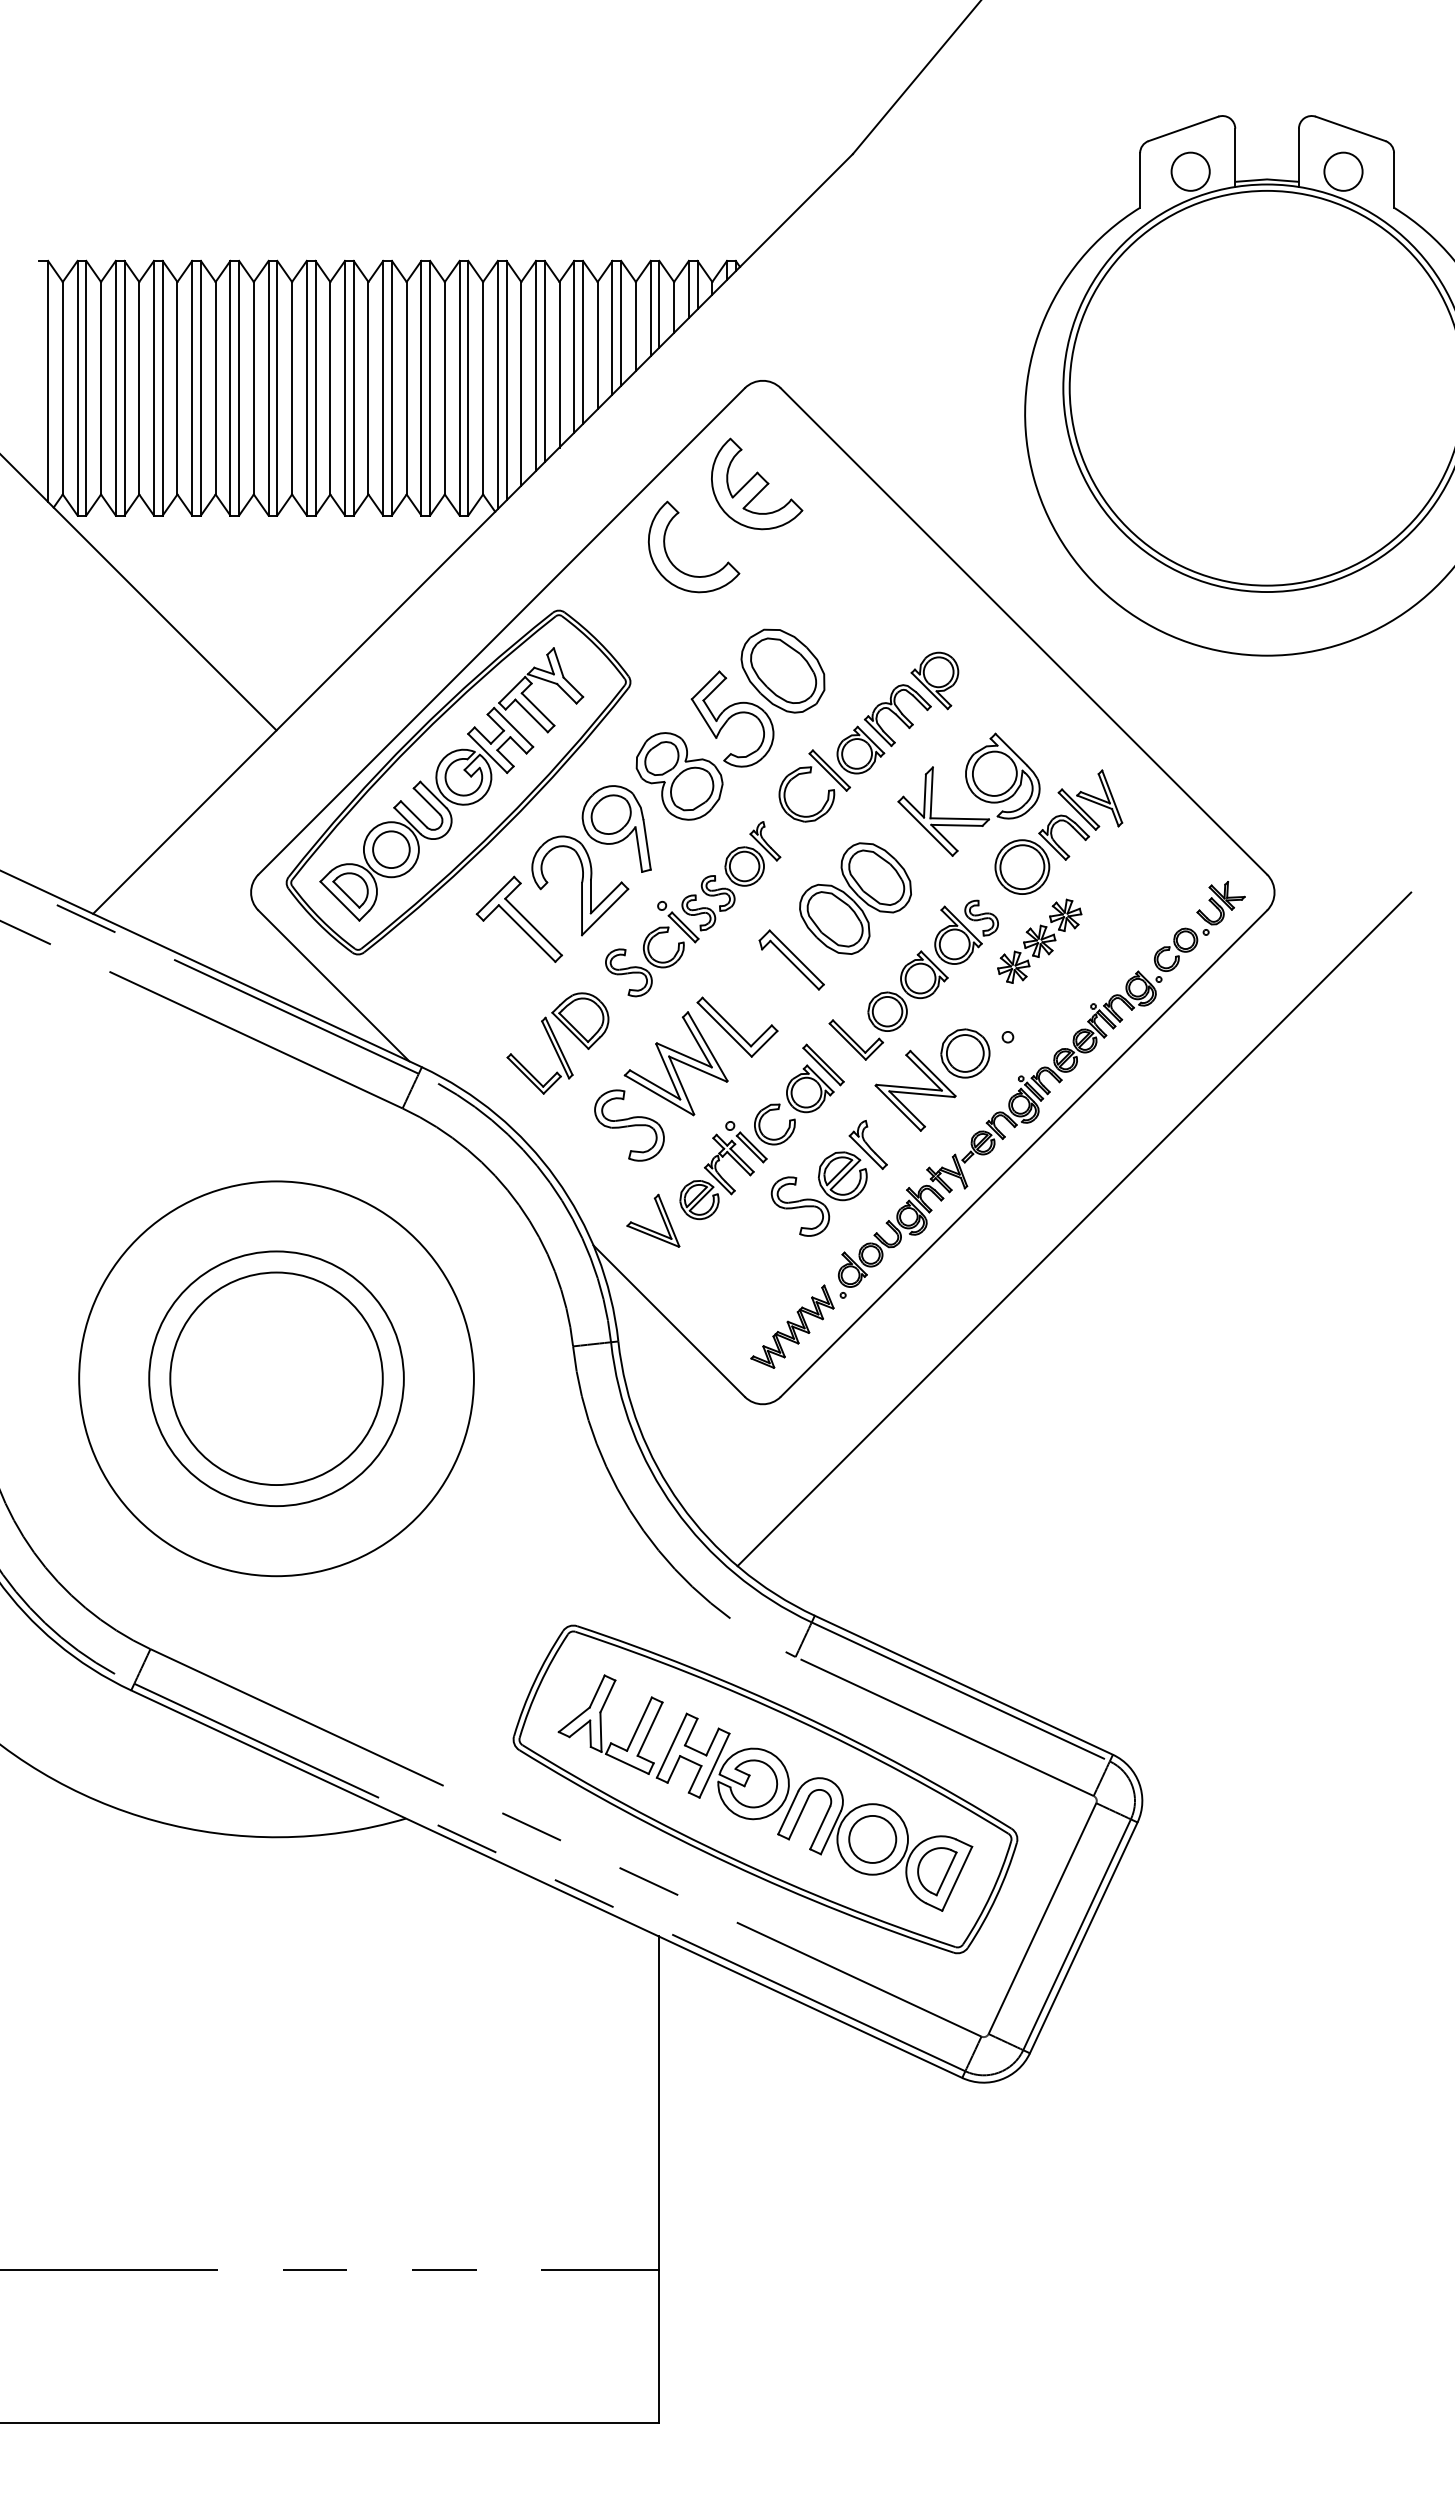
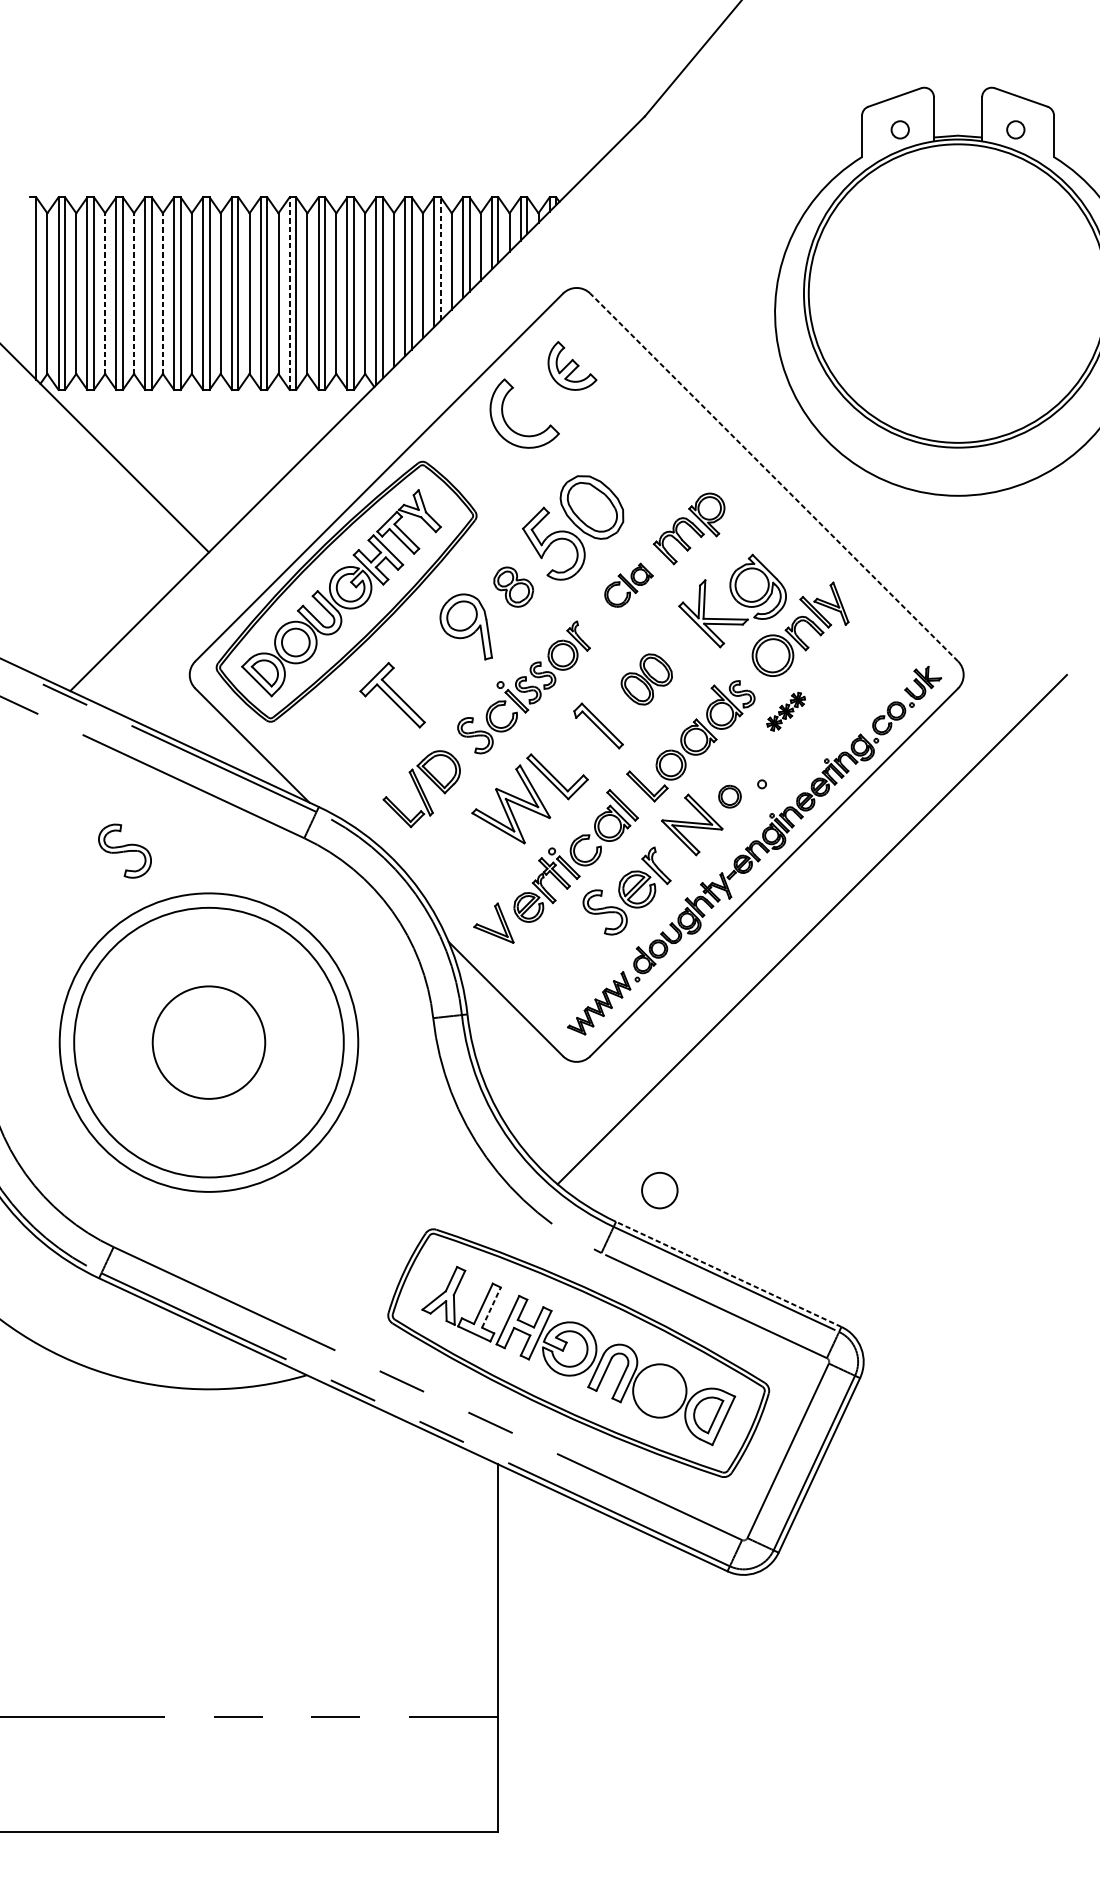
circle: (1190, 171) -> (900, 129), size x0.6
circle: (1343, 171) -> (1015, 129), size x0.6
line: (582, 342) -> (440, 259), solid -> dashed
line: (139, 387) -> (105, 293), solid -> dashed
line: (177, 387) -> (134, 293), solid -> dashed
line: (215, 387) -> (162, 293), solid -> dashed
line: (383, 387) -> (289, 293), solid -> dashed
part: (757, 483) -> (572, 365), size x0.7
line: (1023, 631) -> (773, 477), solid -> dashed
part: (831, 773) -> (628, 584), size x0.6
part: (679, 776) -> (513, 587), size x0.6
part: (580, 885) -> (438, 669), removed
part: (855, 898) -> (646, 679), size x0.6
part: (1039, 940) -> (785, 711), size x0.6
part: (965, 1053) -> (729, 796), size x0.6
part: (629, 1125) -> (125, 851), moved
circle: (276, 1378) -> (208, 1042), size x0.7
circle: (276, 1378) -> (208, 1042), size x1.4
line: (963, 1685) -> (728, 1274), solid -> dashed
line: (650, 1728) -> (491, 1307), solid -> dashed
circle: (872, 1839) -> (659, 1190), moved

